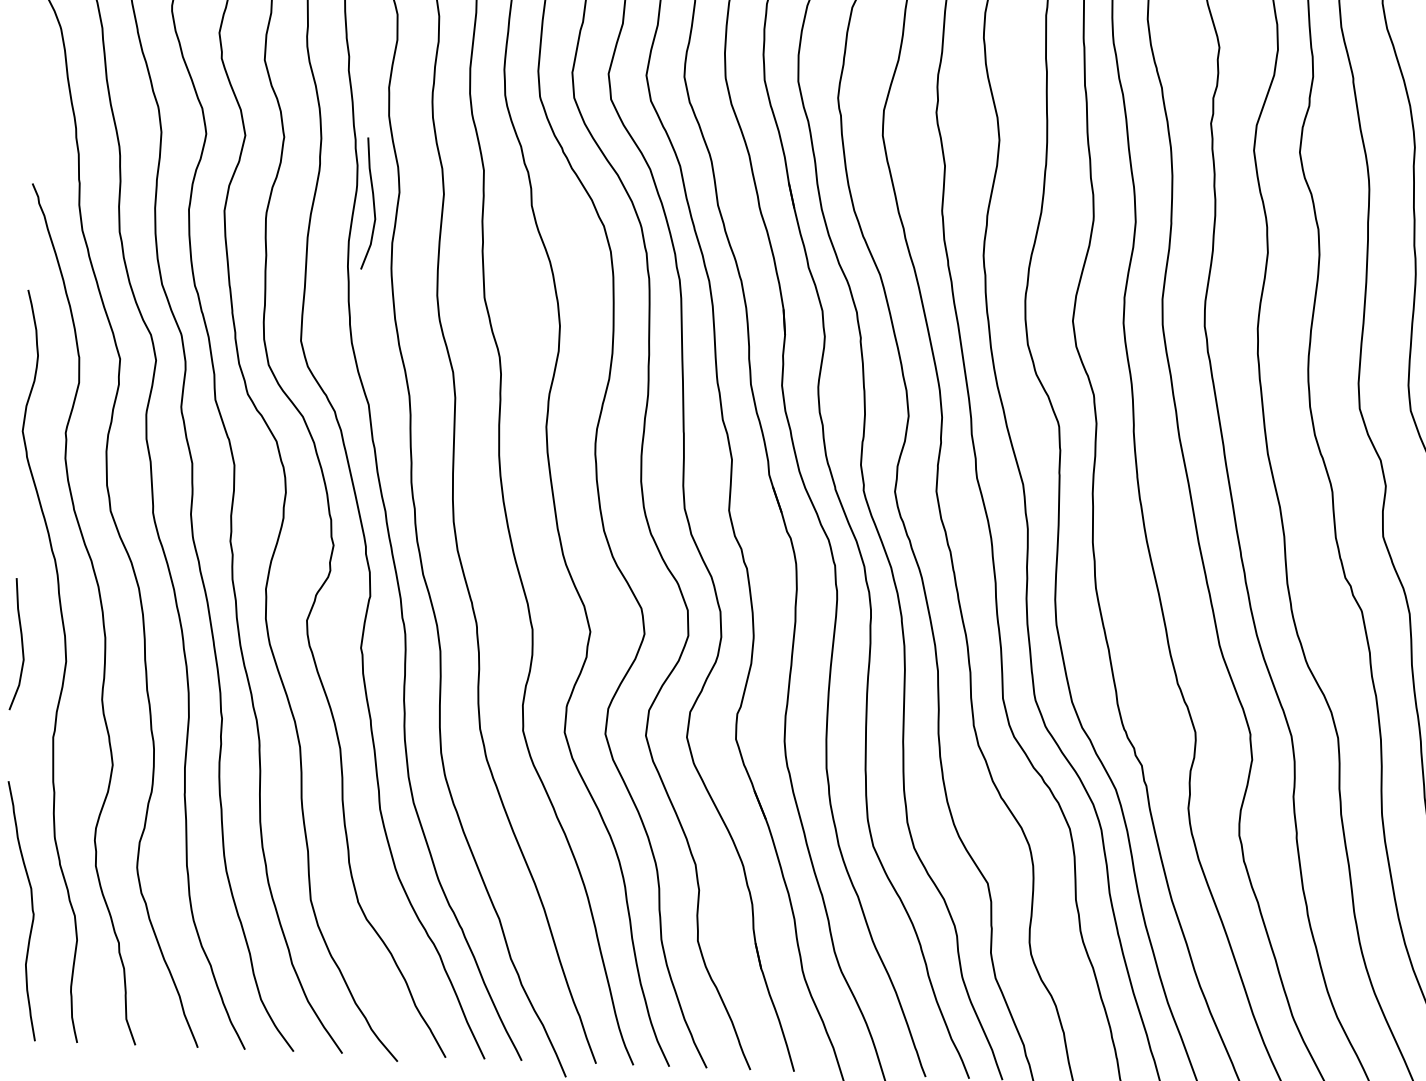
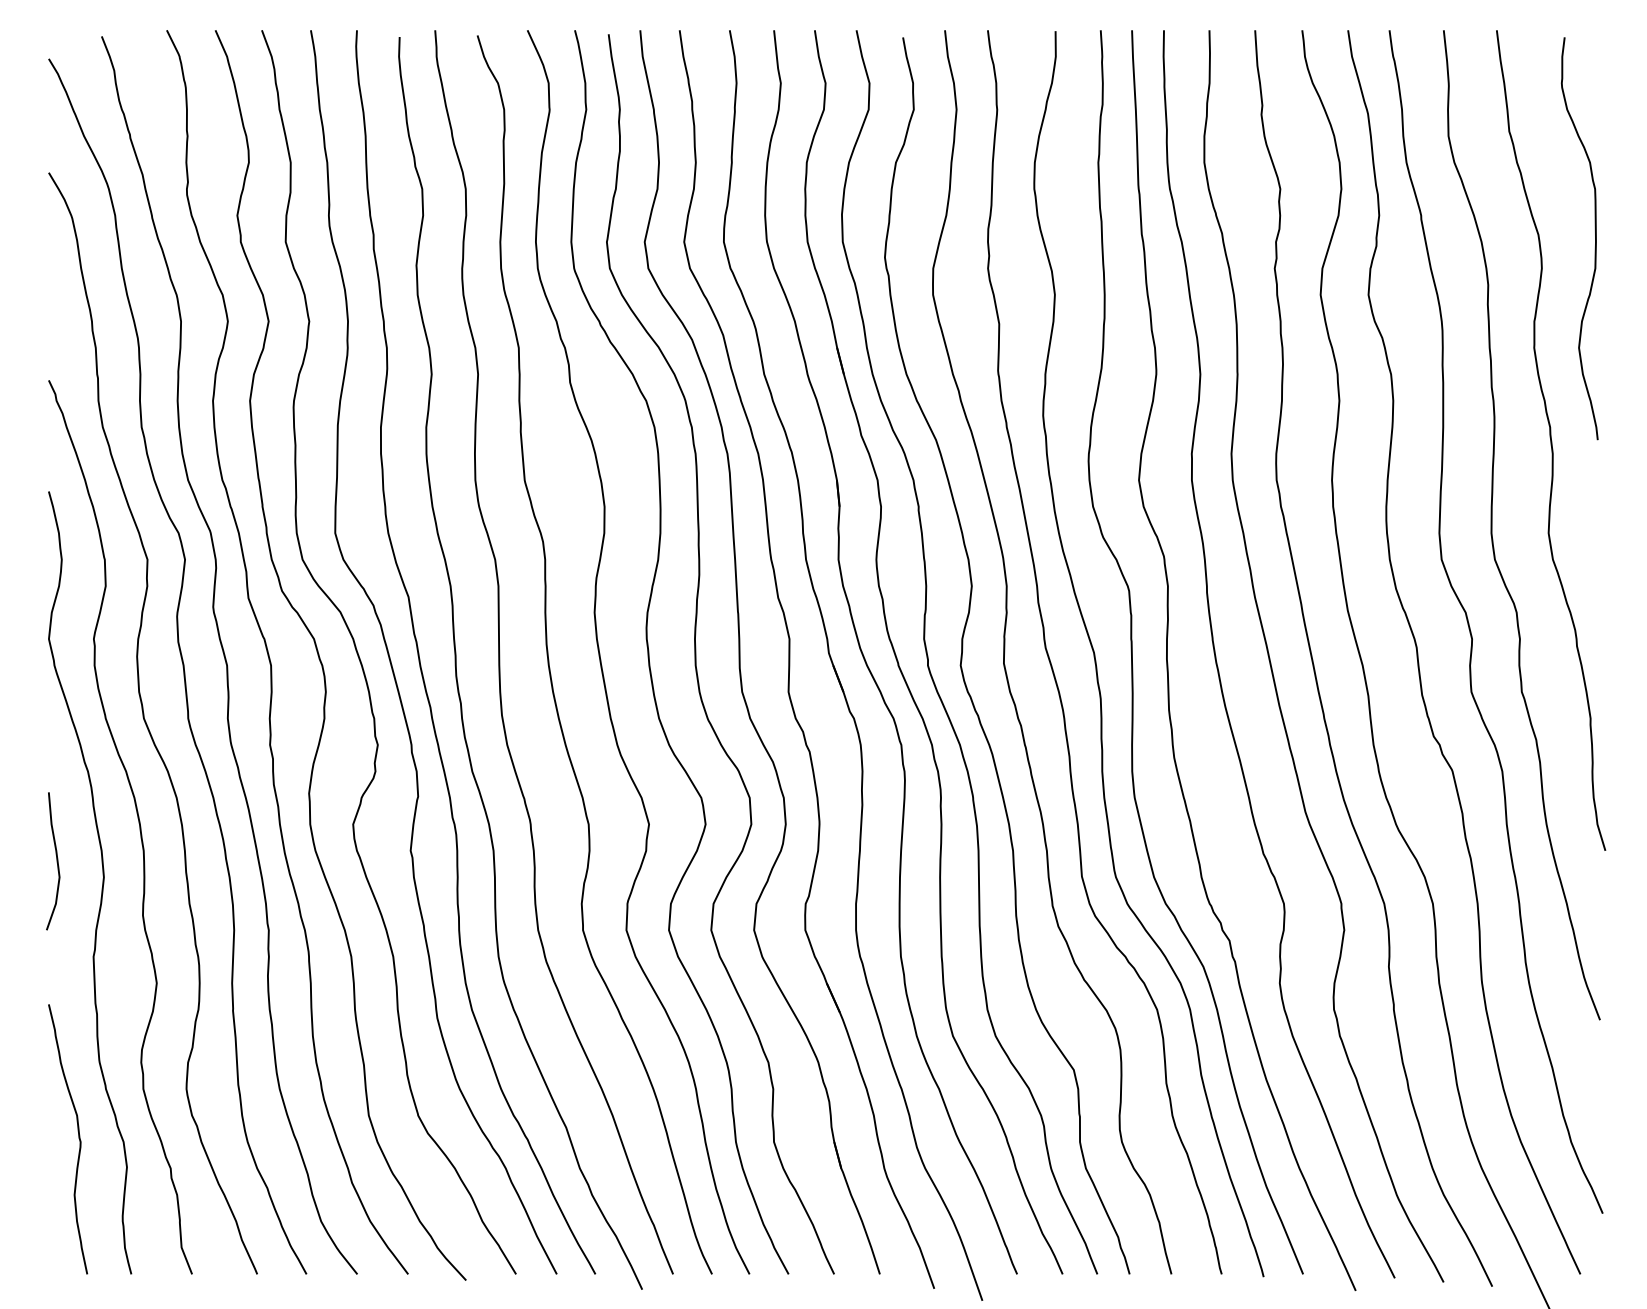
curve: (372, 203) -> (404, 387), removed

